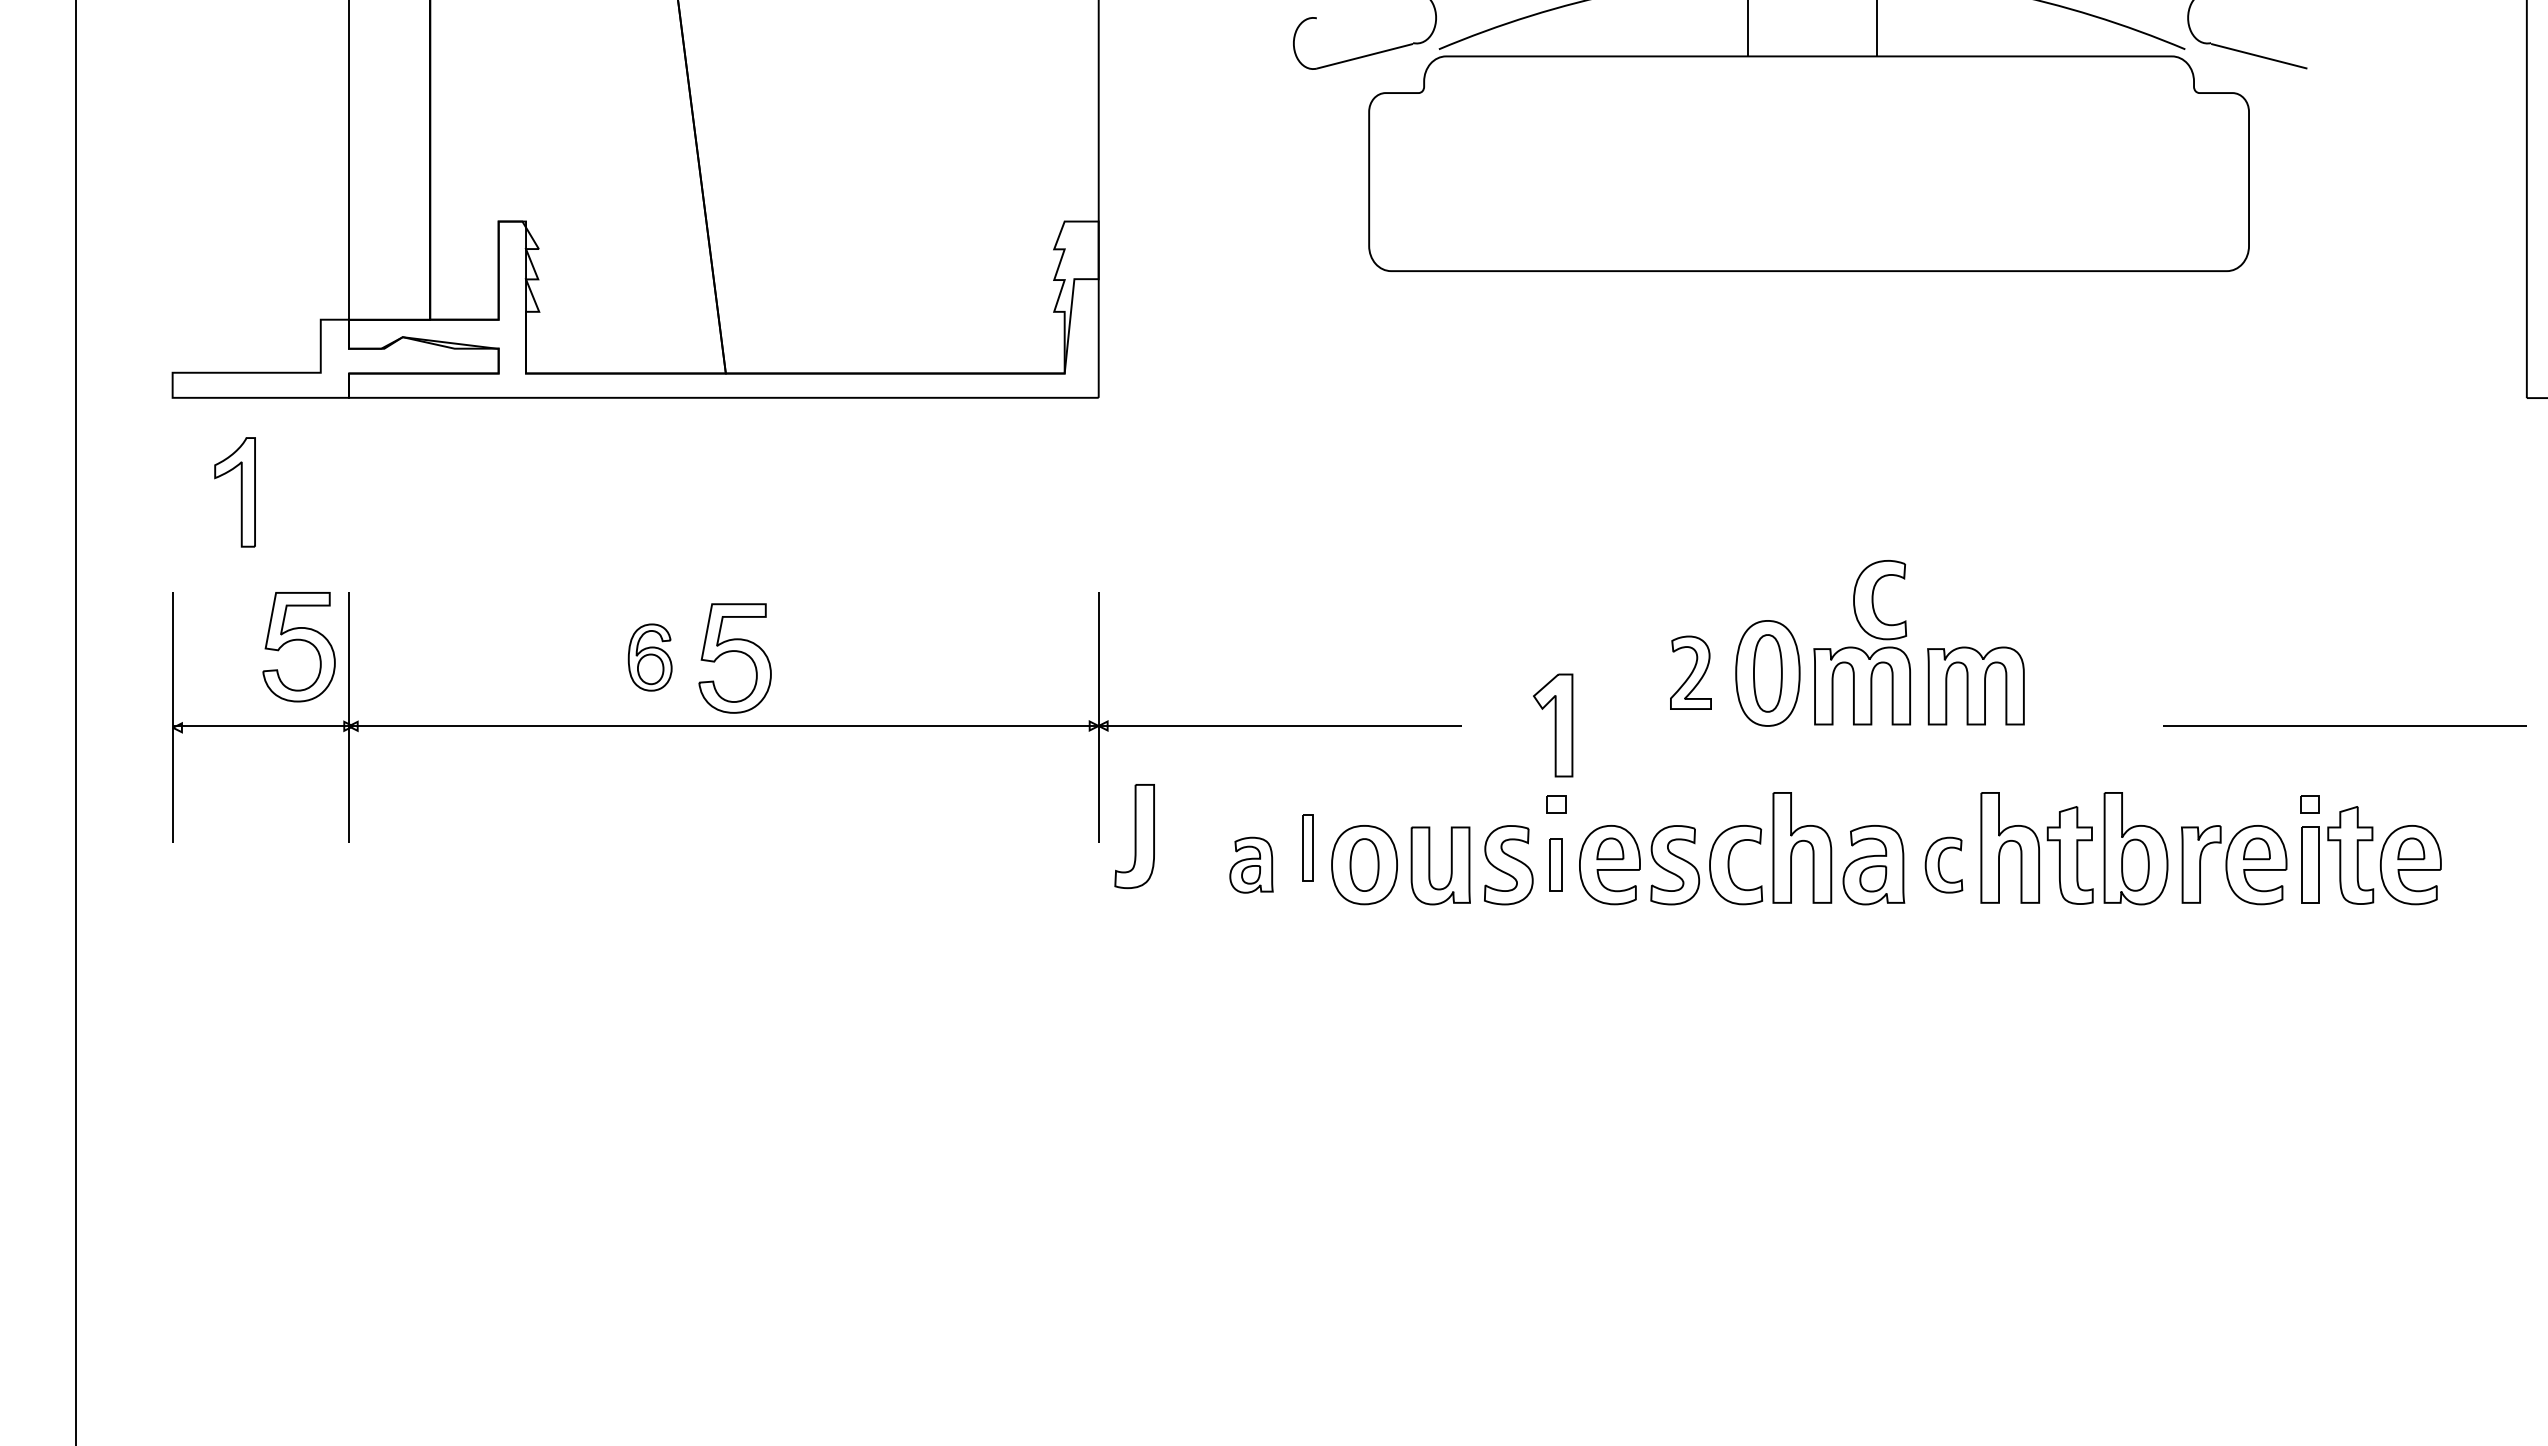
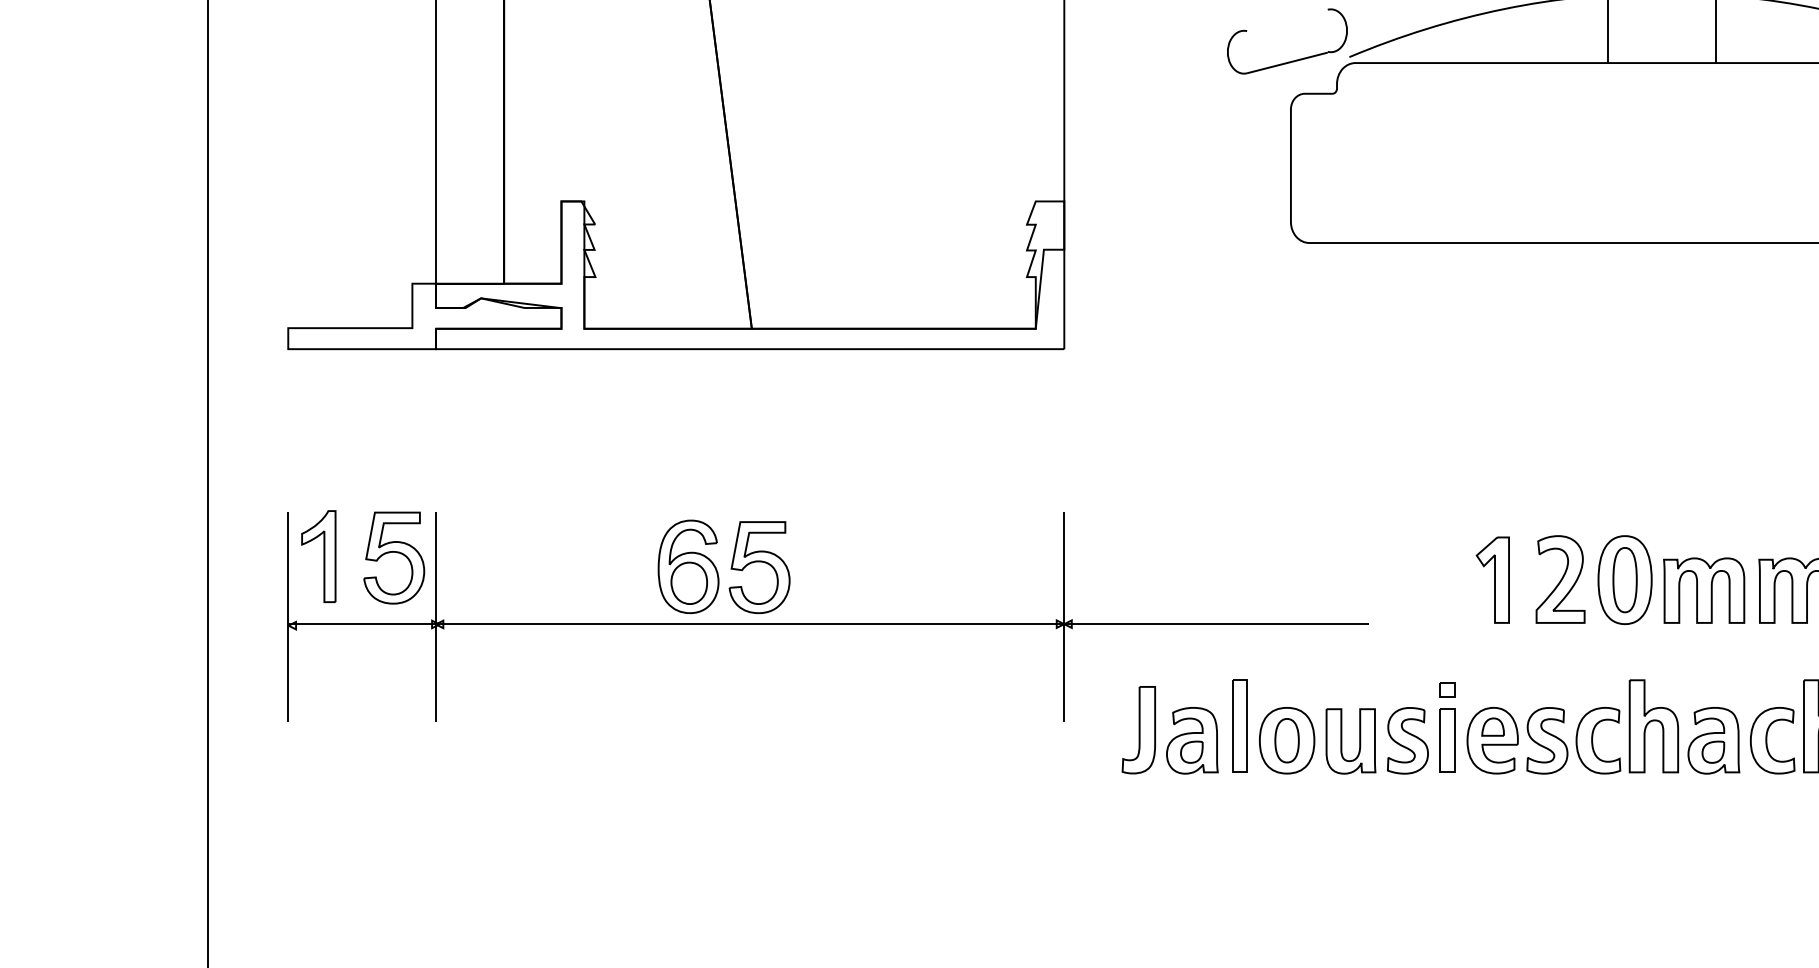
part: (234, 492) -> (318, 556), moved
part: (1873, 600) -> (1713, 519), removed
part: (649, 657) -> (687, 566), size x1.67
part: (1690, 672) -> (1560, 579), size x1.43
part: (1553, 725) -> (1493, 580), moved
part: (1134, 836) -> (1138, 730), moved
part: (1307, 847) -> (1239, 725), size x1.67
part: (1556, 864) -> (1447, 740), size x1.43
part: (1251, 865) -> (1192, 741), size x1.43
part: (1943, 865) -> (1772, 741), size x1.43

